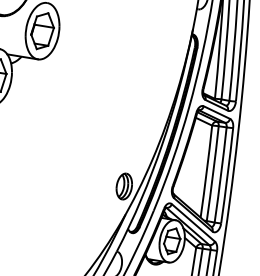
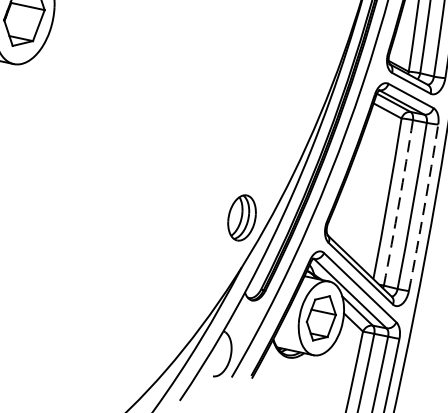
arc: (213, 173) -> (399, 202), solid -> dashed
arc: (227, 175) -> (424, 207), solid -> dashed

